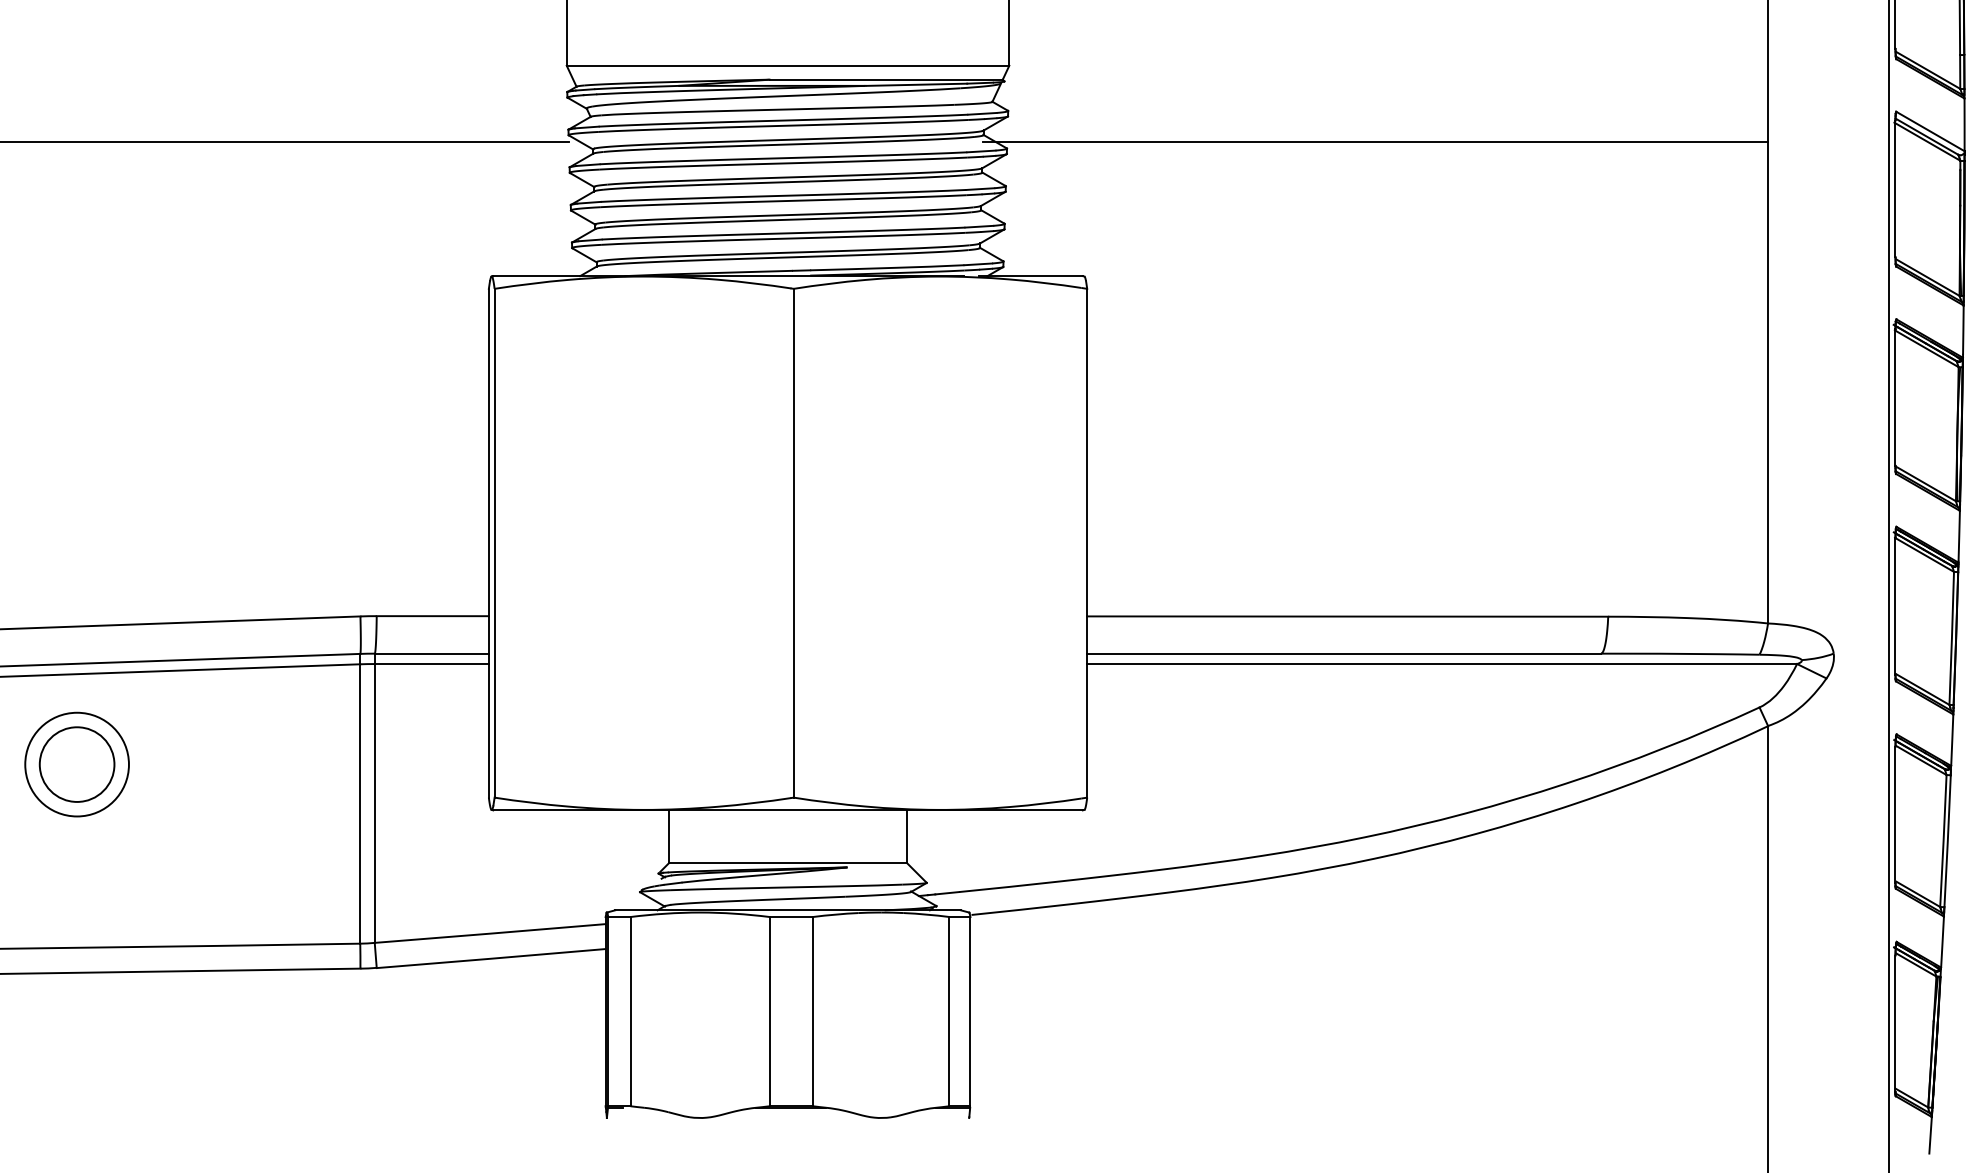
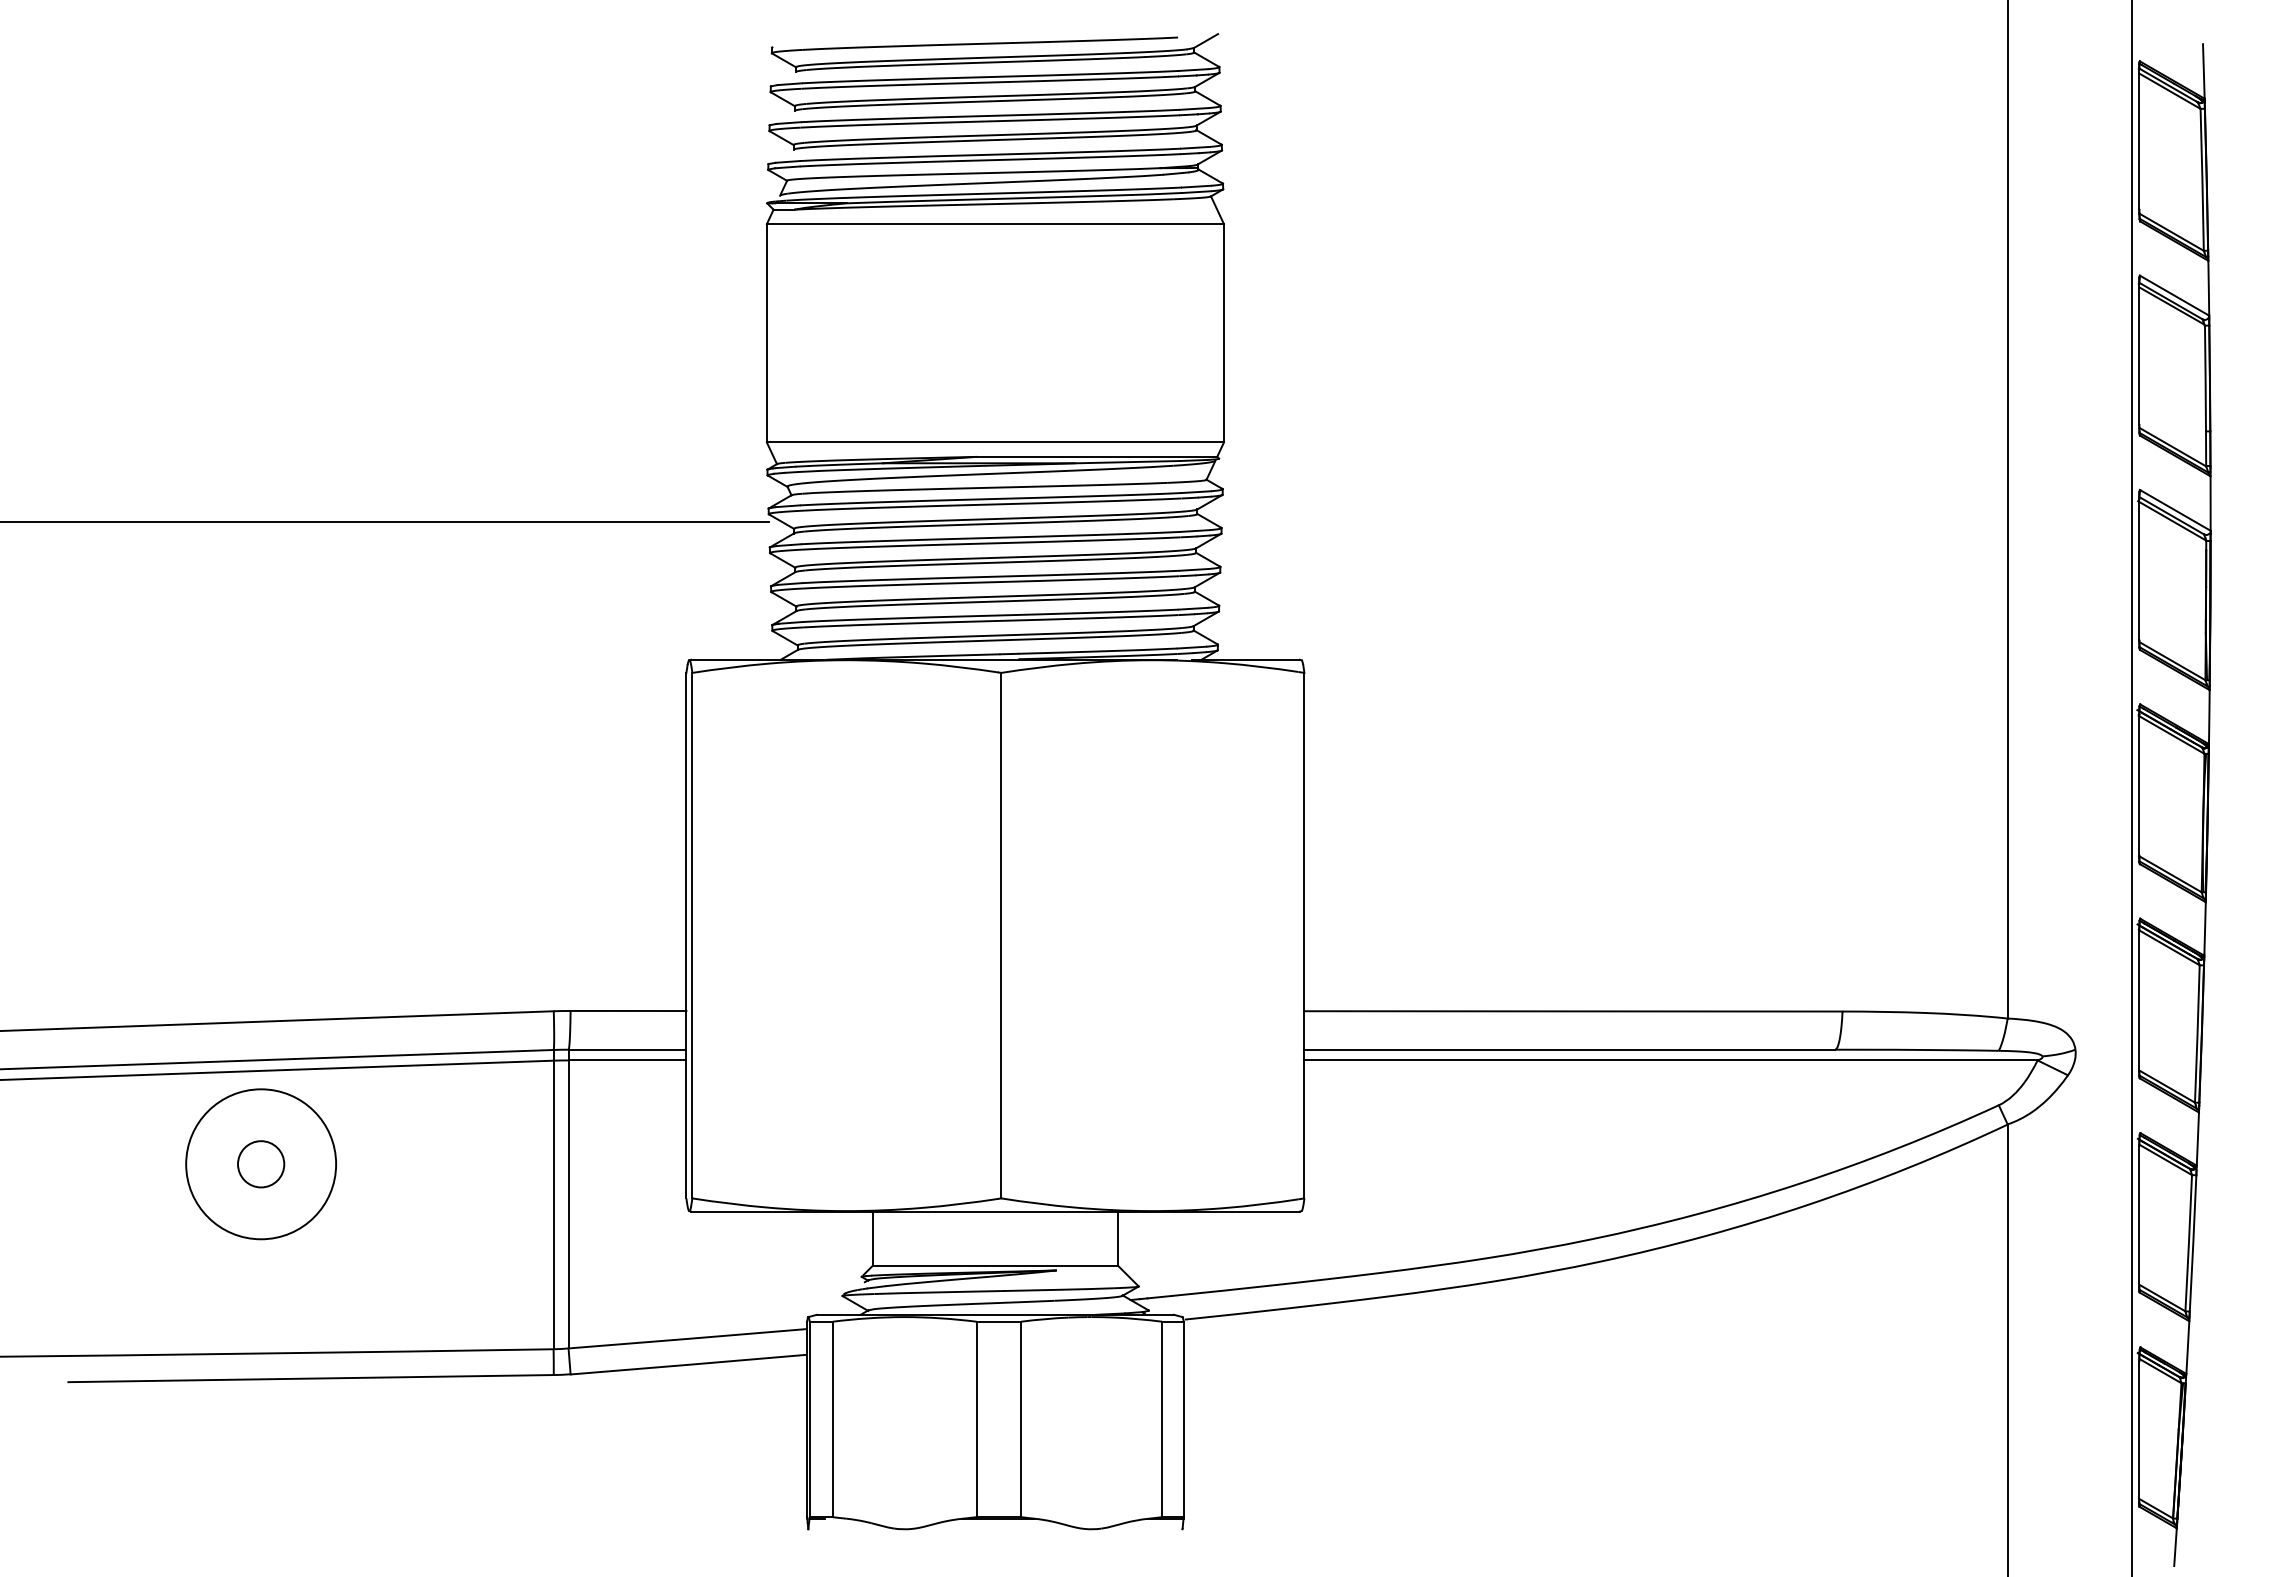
line: (1375, 142) -> (1602, 521), removed
circle: (76, 763) -> (260, 1163), size x0.6
circle: (76, 763) -> (260, 1163), size x1.4

